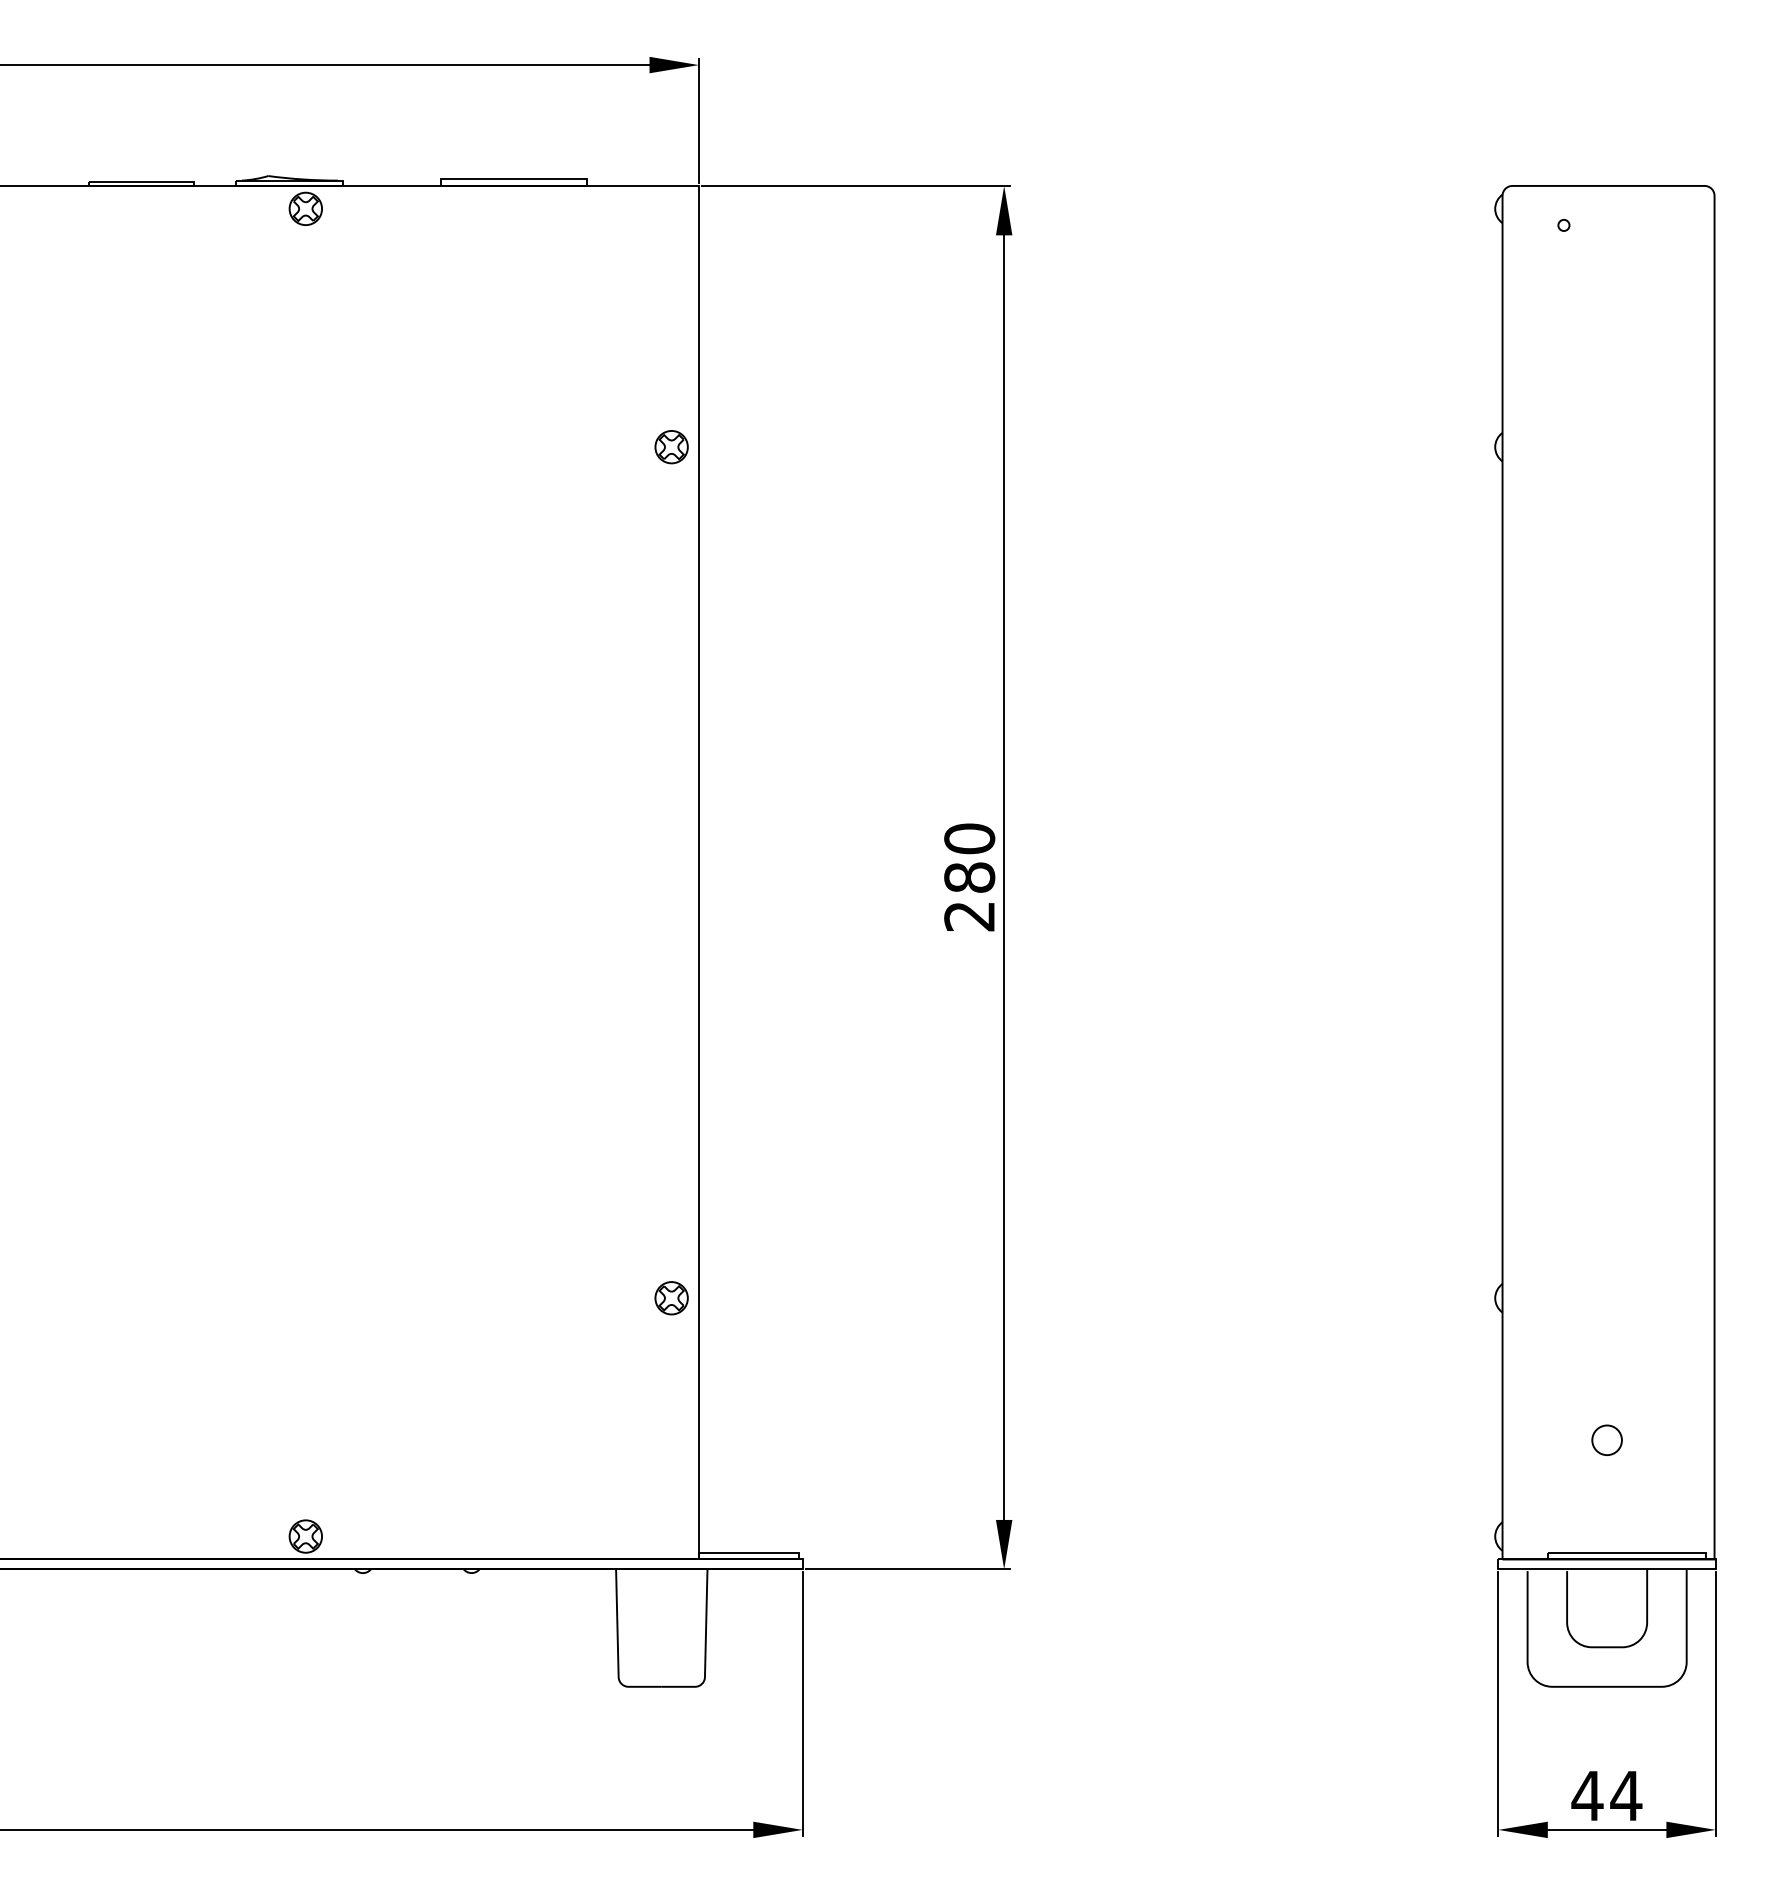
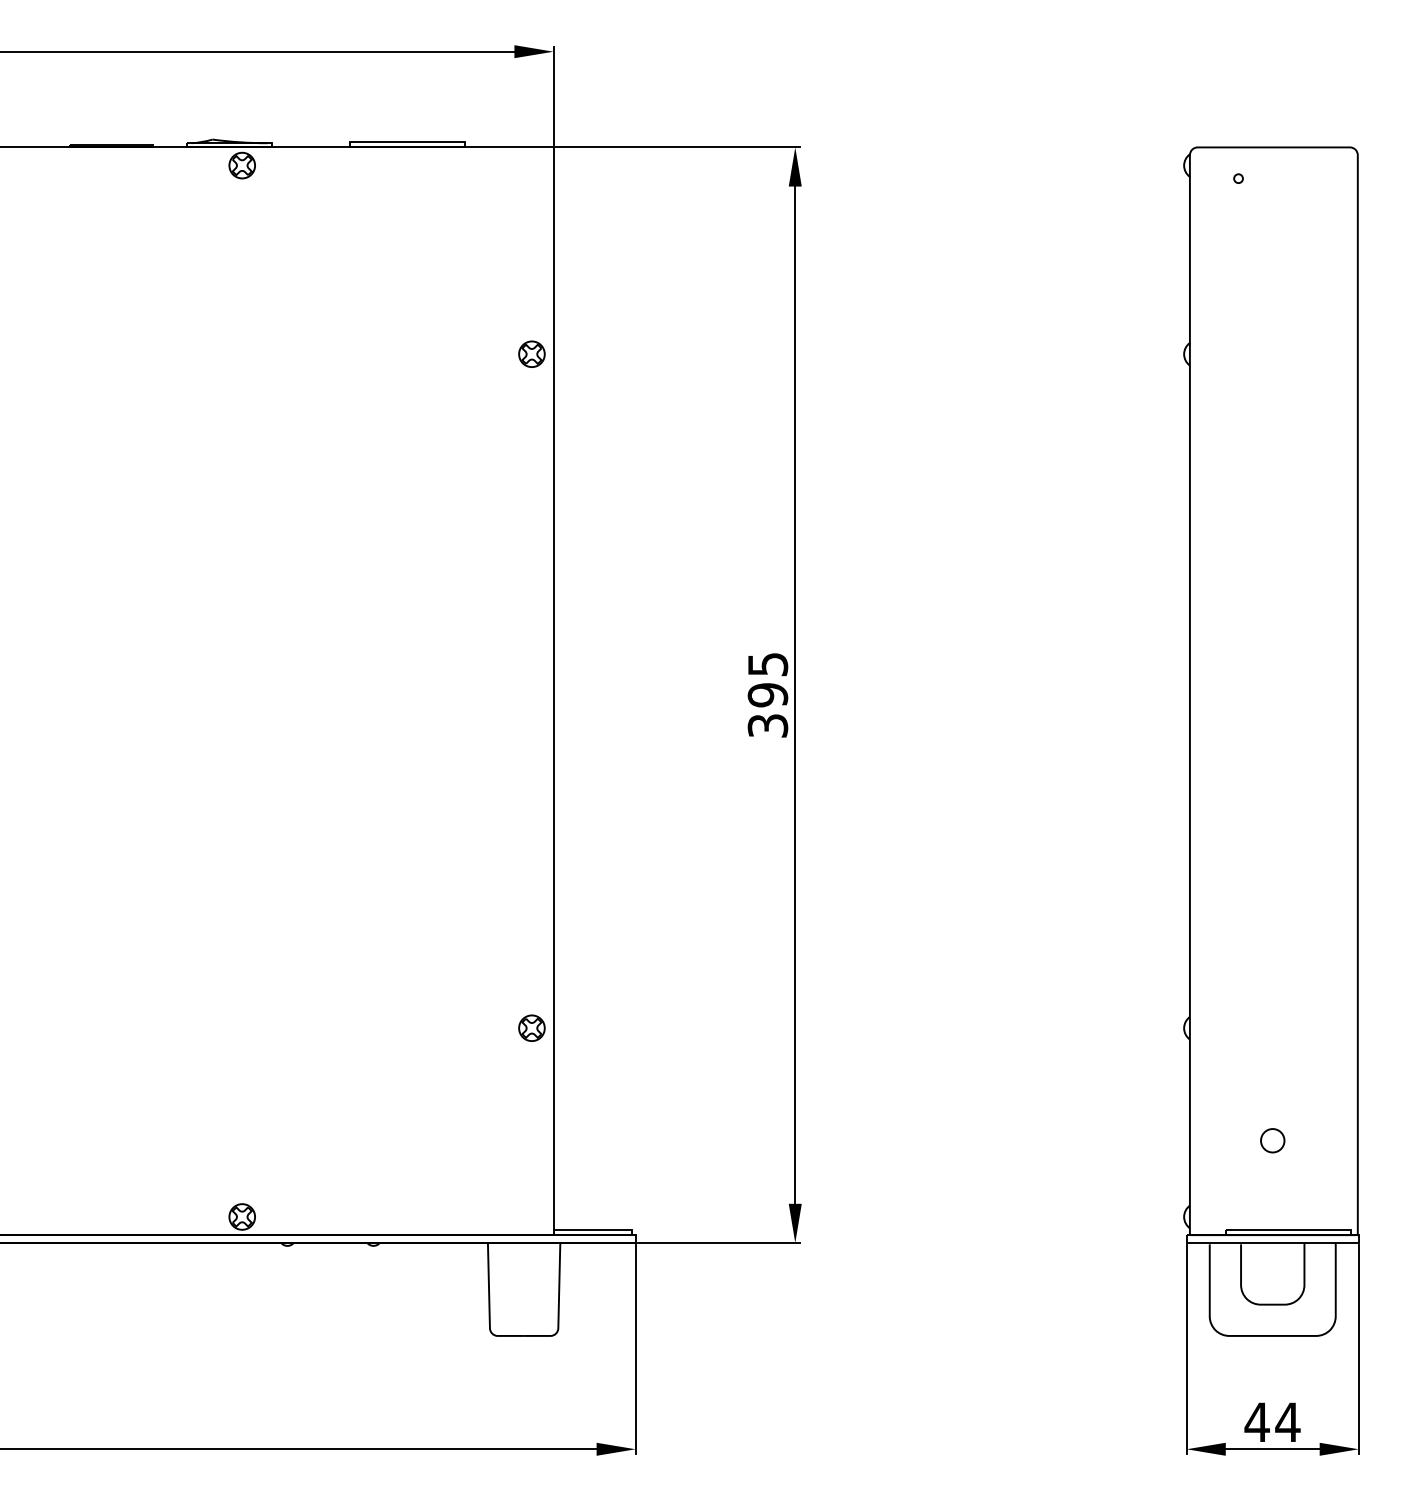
text: (969, 877) -> (767, 695), 280 -> 395

